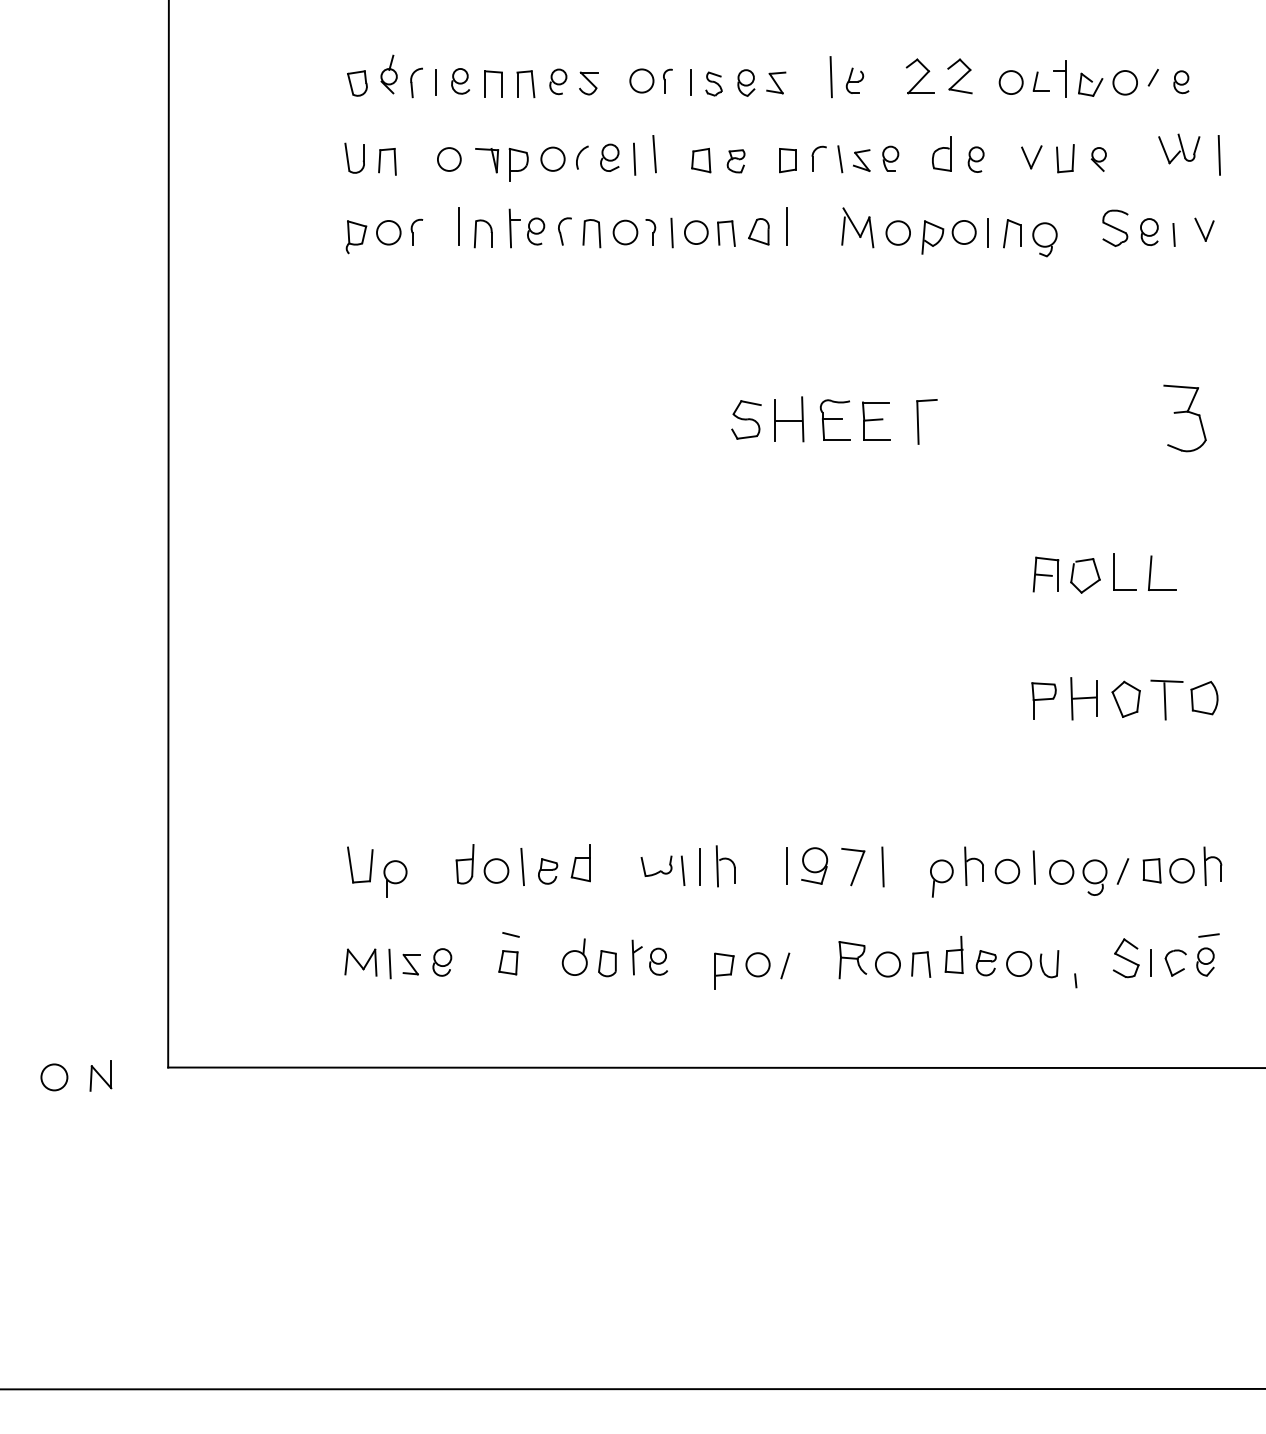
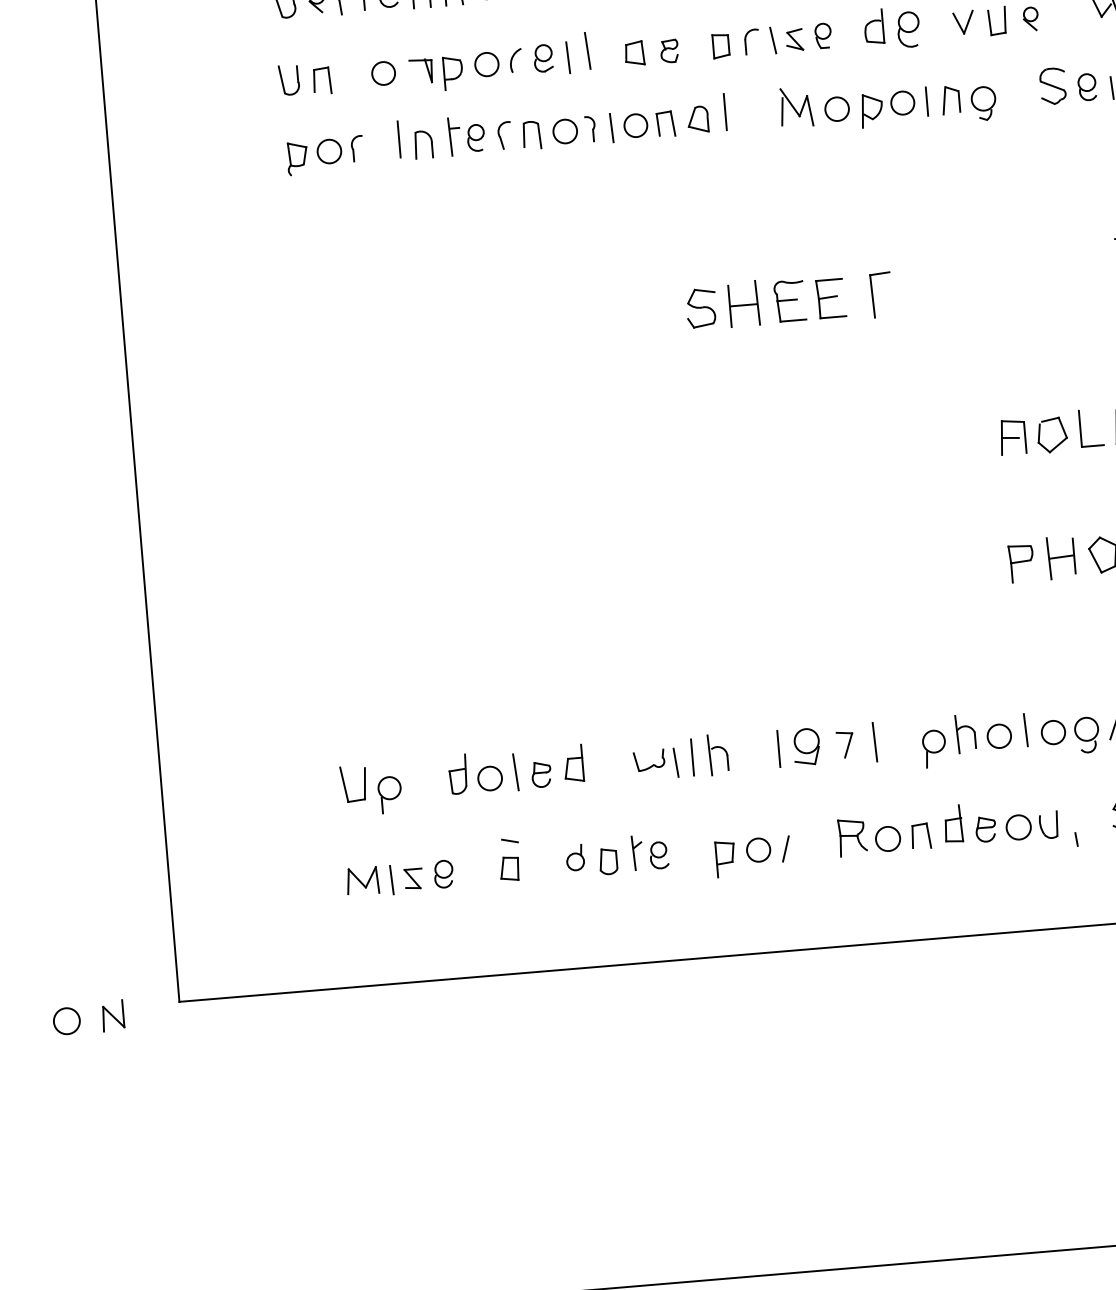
part: (975, 159) -> (907, 29), size x1.4
part: (853, 867) -> (845, 745), size x0.7
part: (574, 956) -> (575, 857), size x0.7

